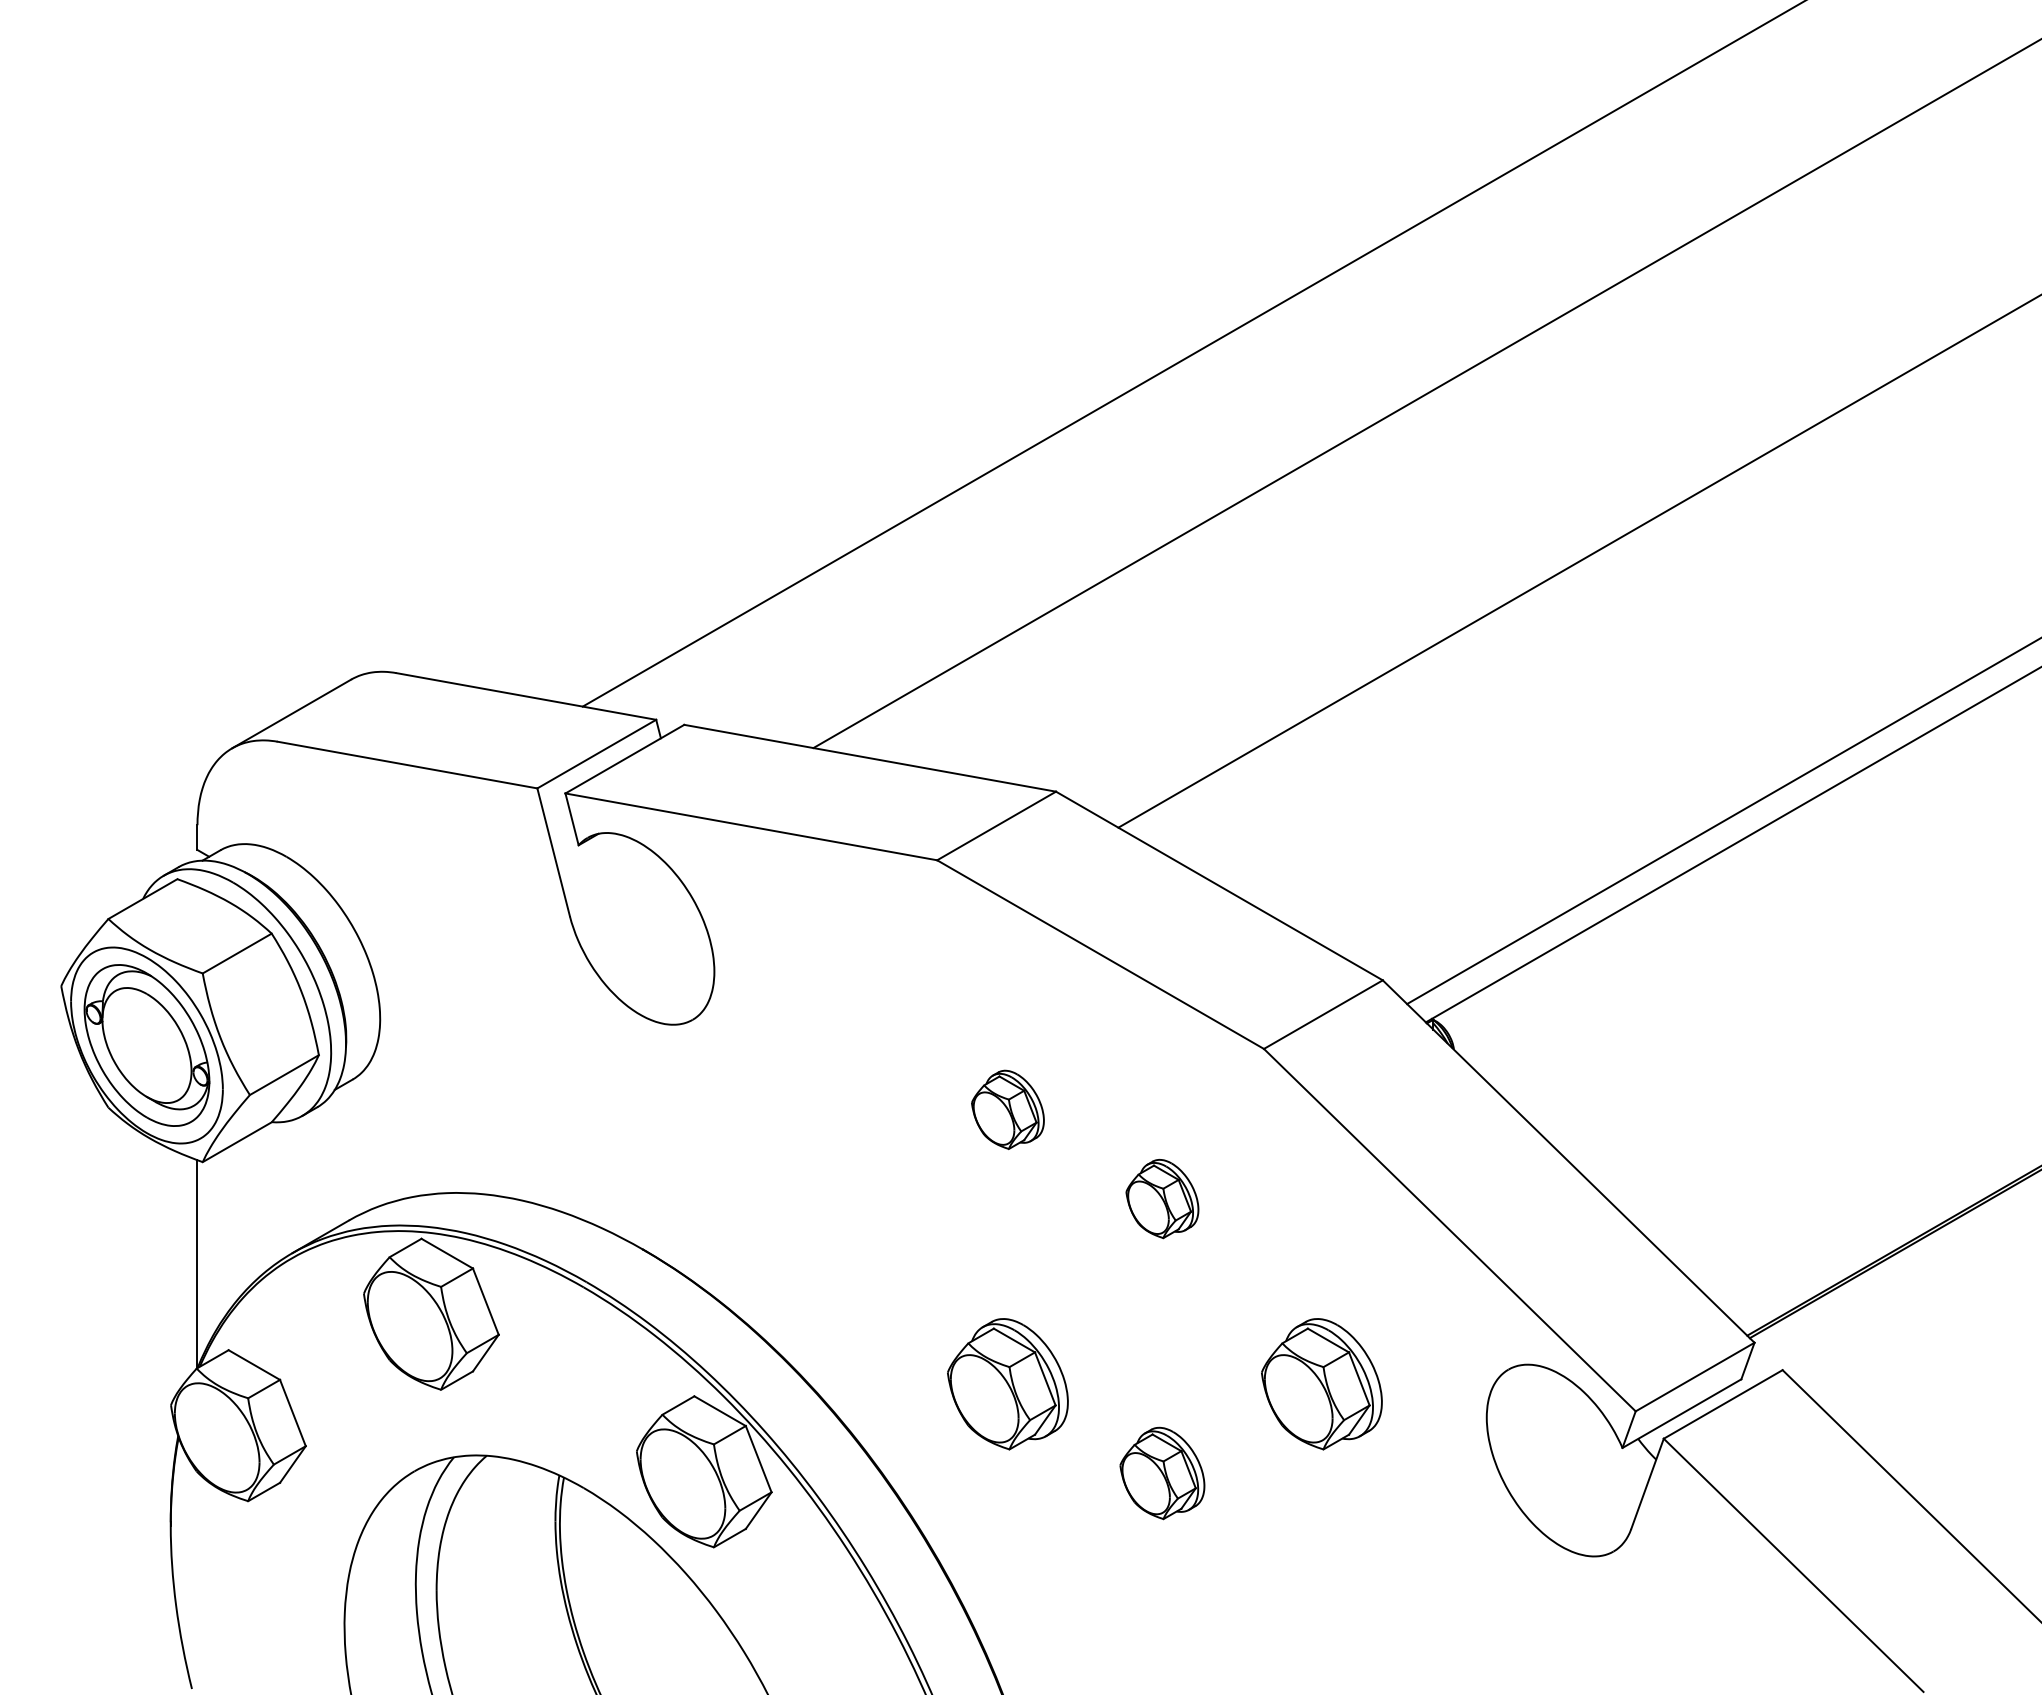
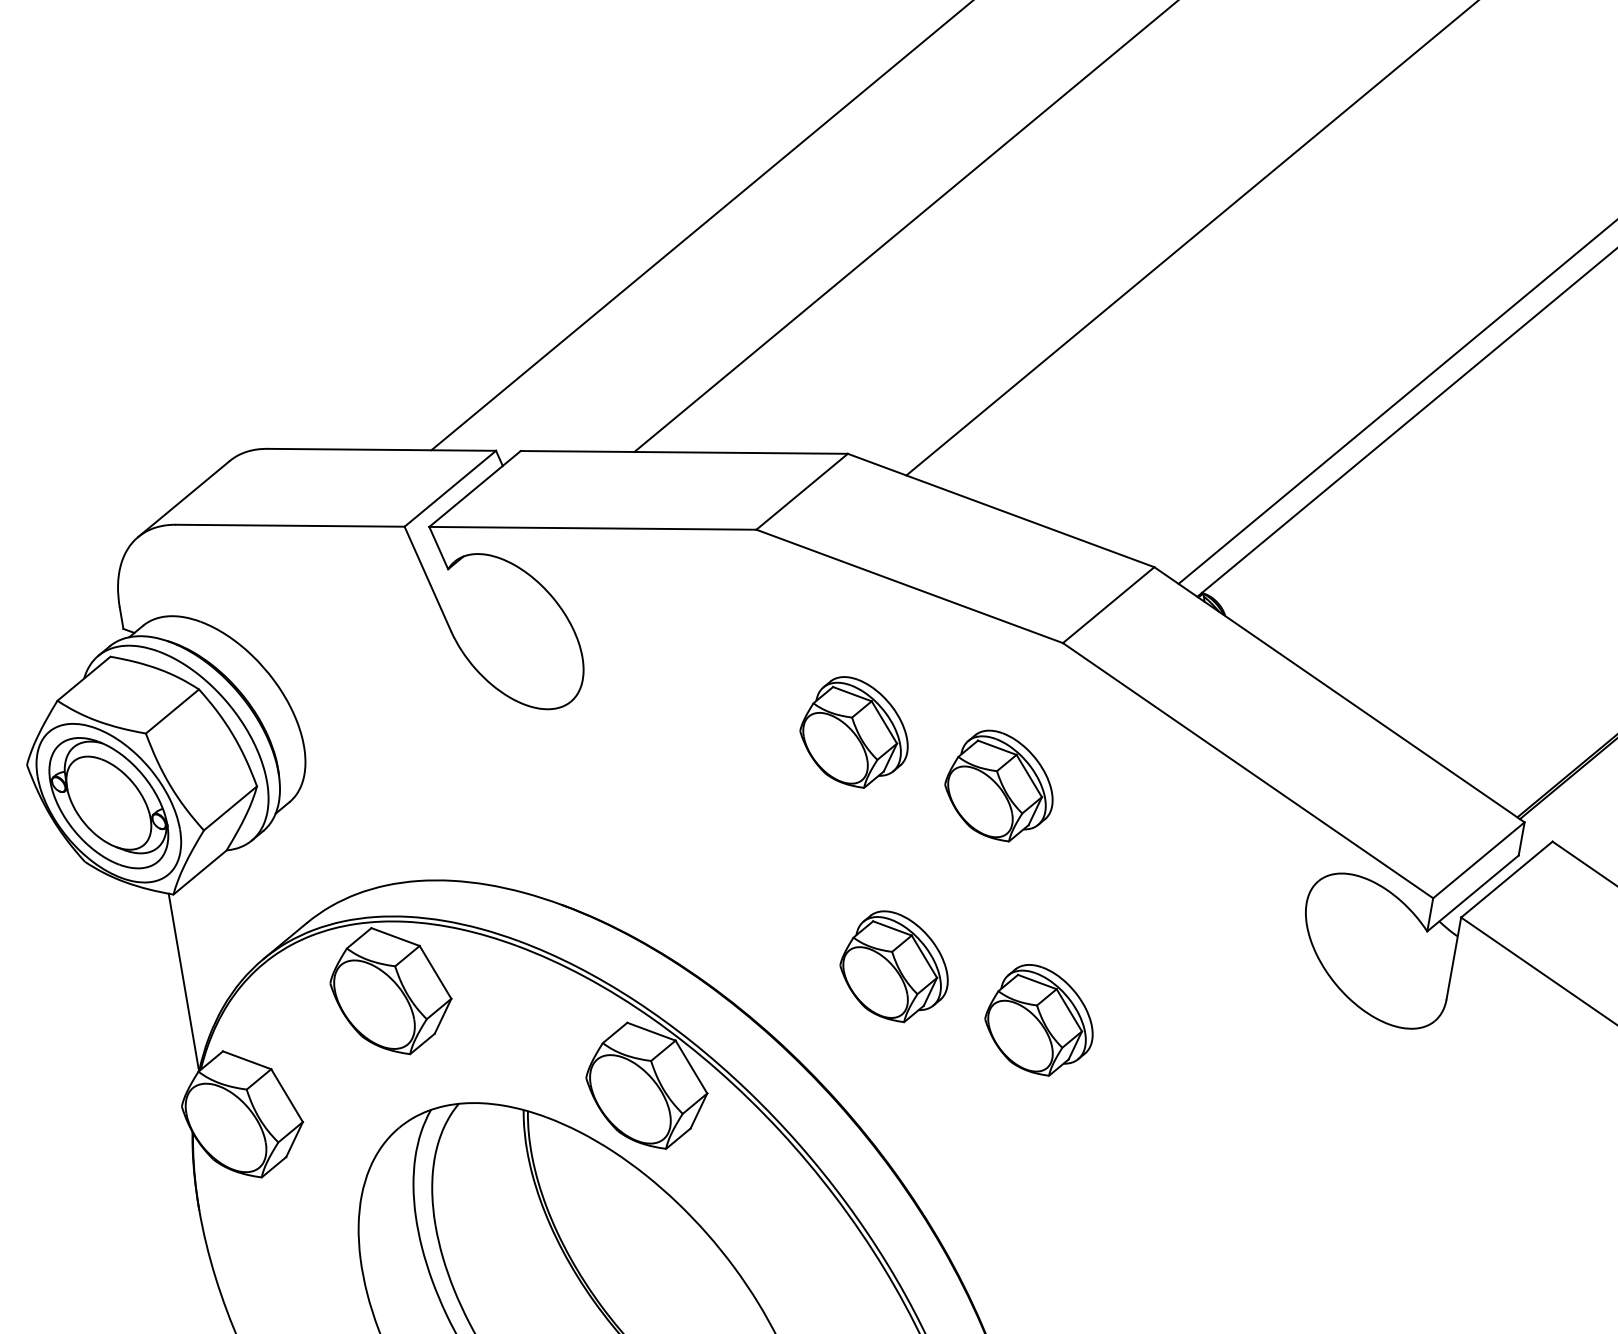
part: (1007, 1109) -> (852, 732), size x1.67
part: (1162, 1198) -> (998, 785), size x1.67
part: (1321, 1384) -> (1161, 921), removed
part: (1162, 1473) -> (1038, 1020), size x1.43

